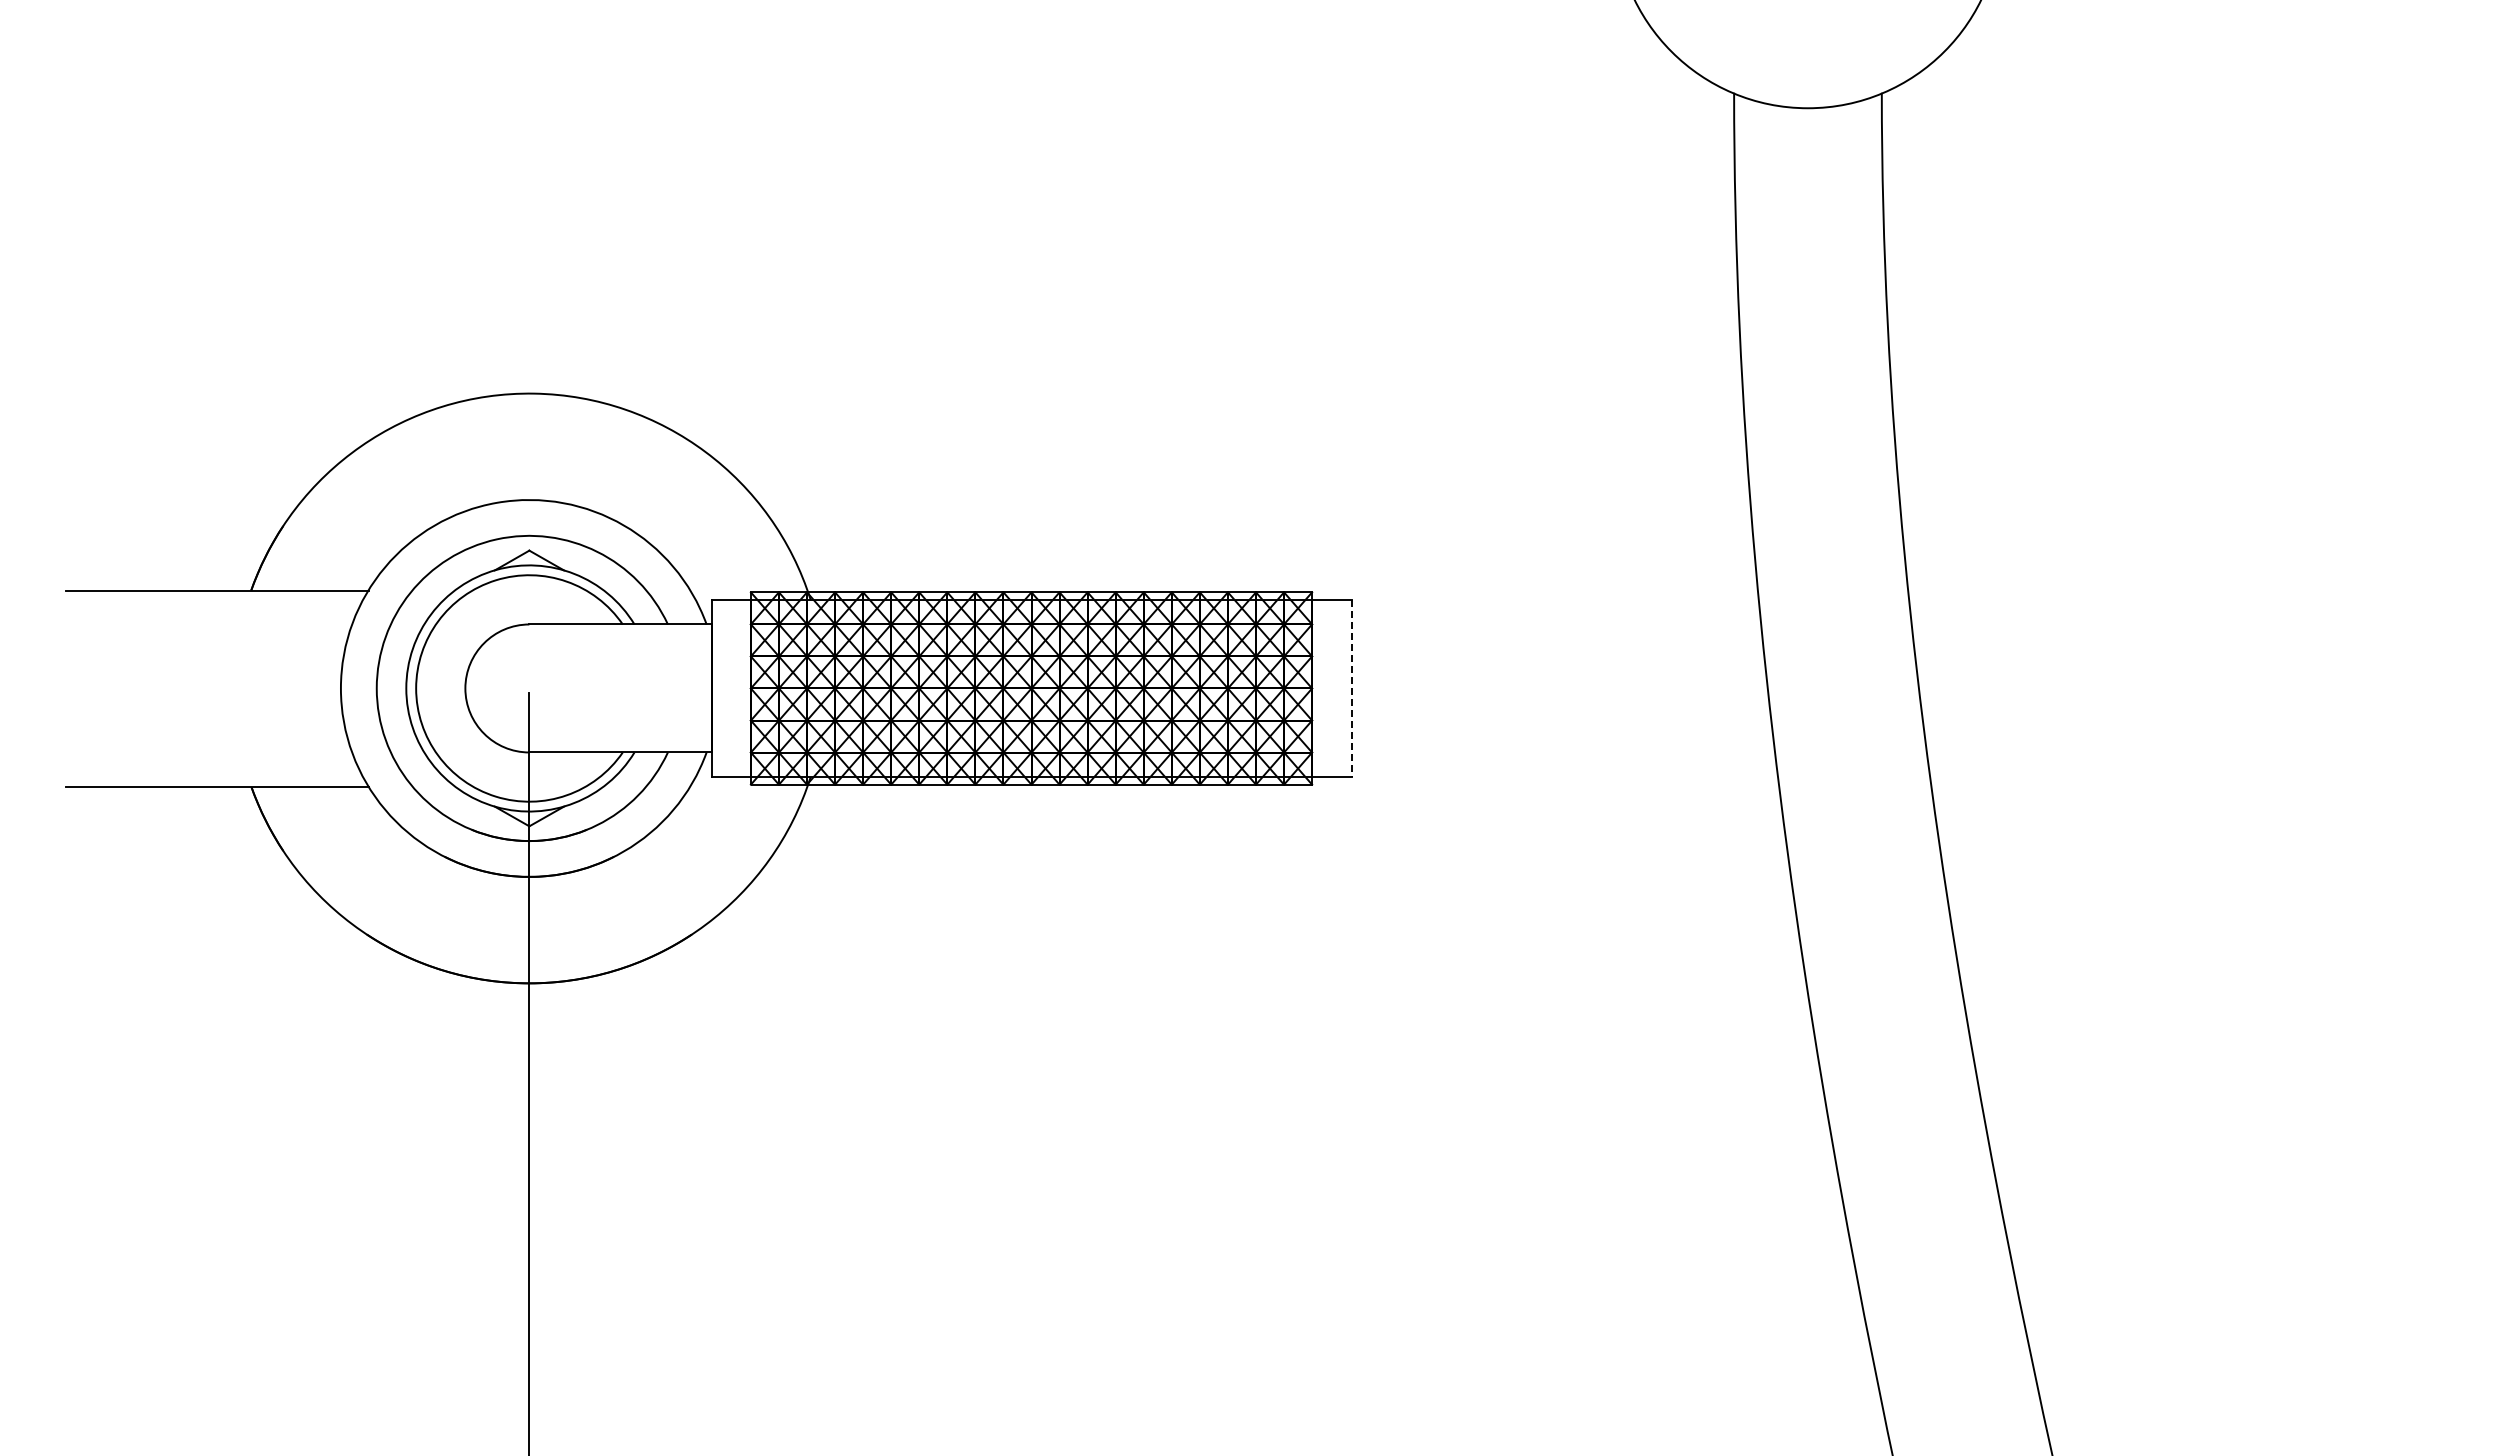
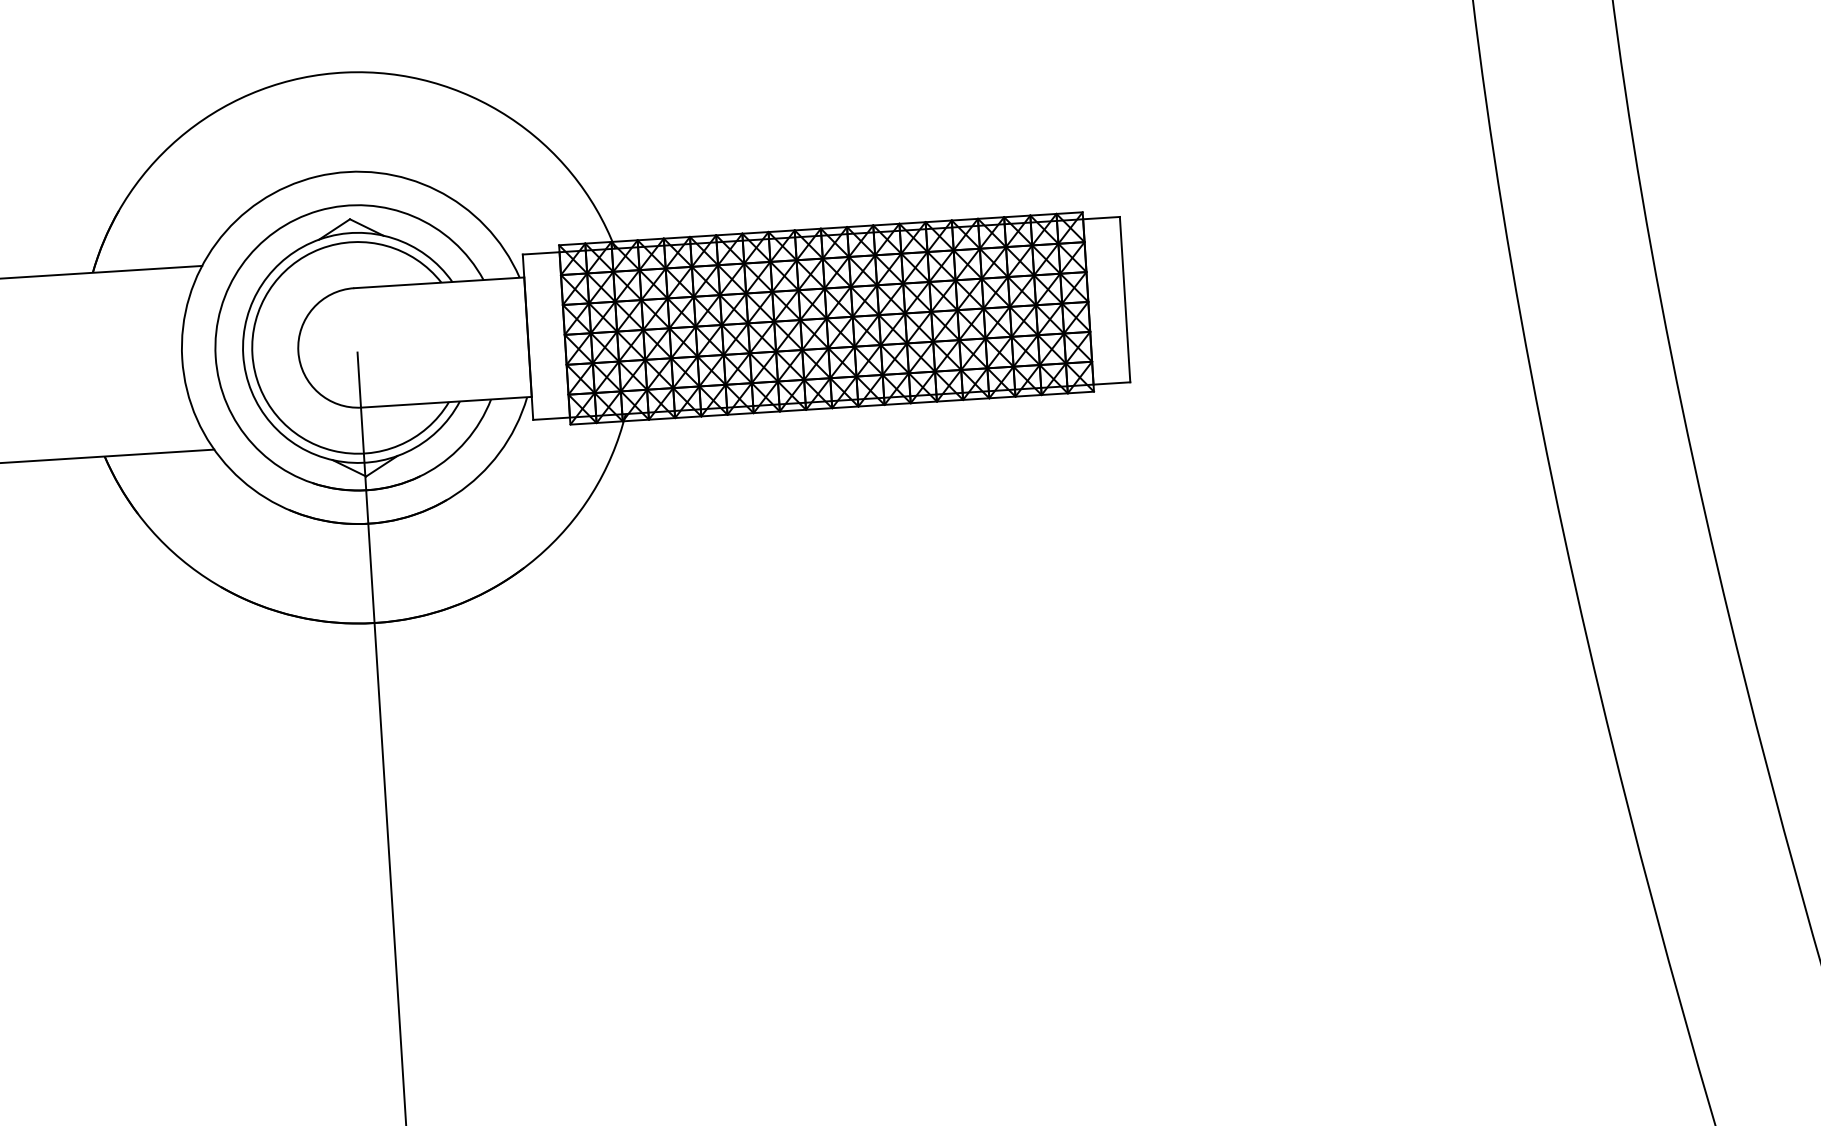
line: (1351, 688) -> (1125, 299), dashed -> solid

